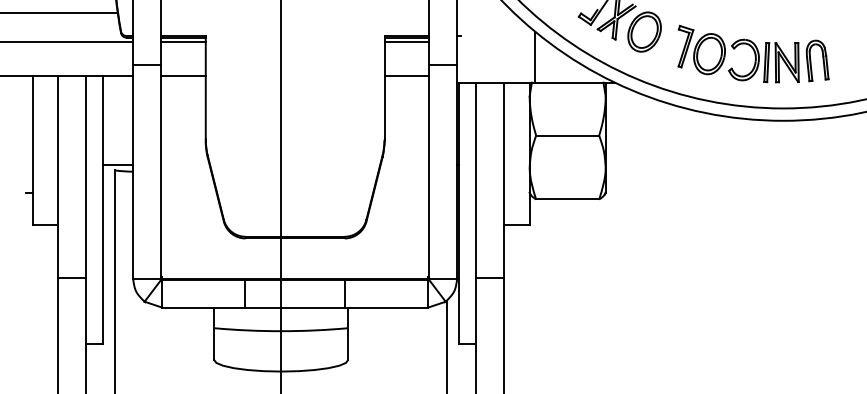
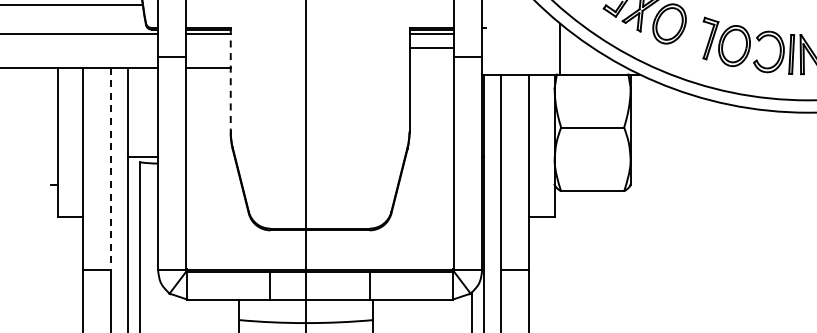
line: (406, 75) -> (431, 47), moved
line: (205, 87) -> (230, 79), solid -> dashed
line: (86, 177) -> (111, 169), solid -> dashed

